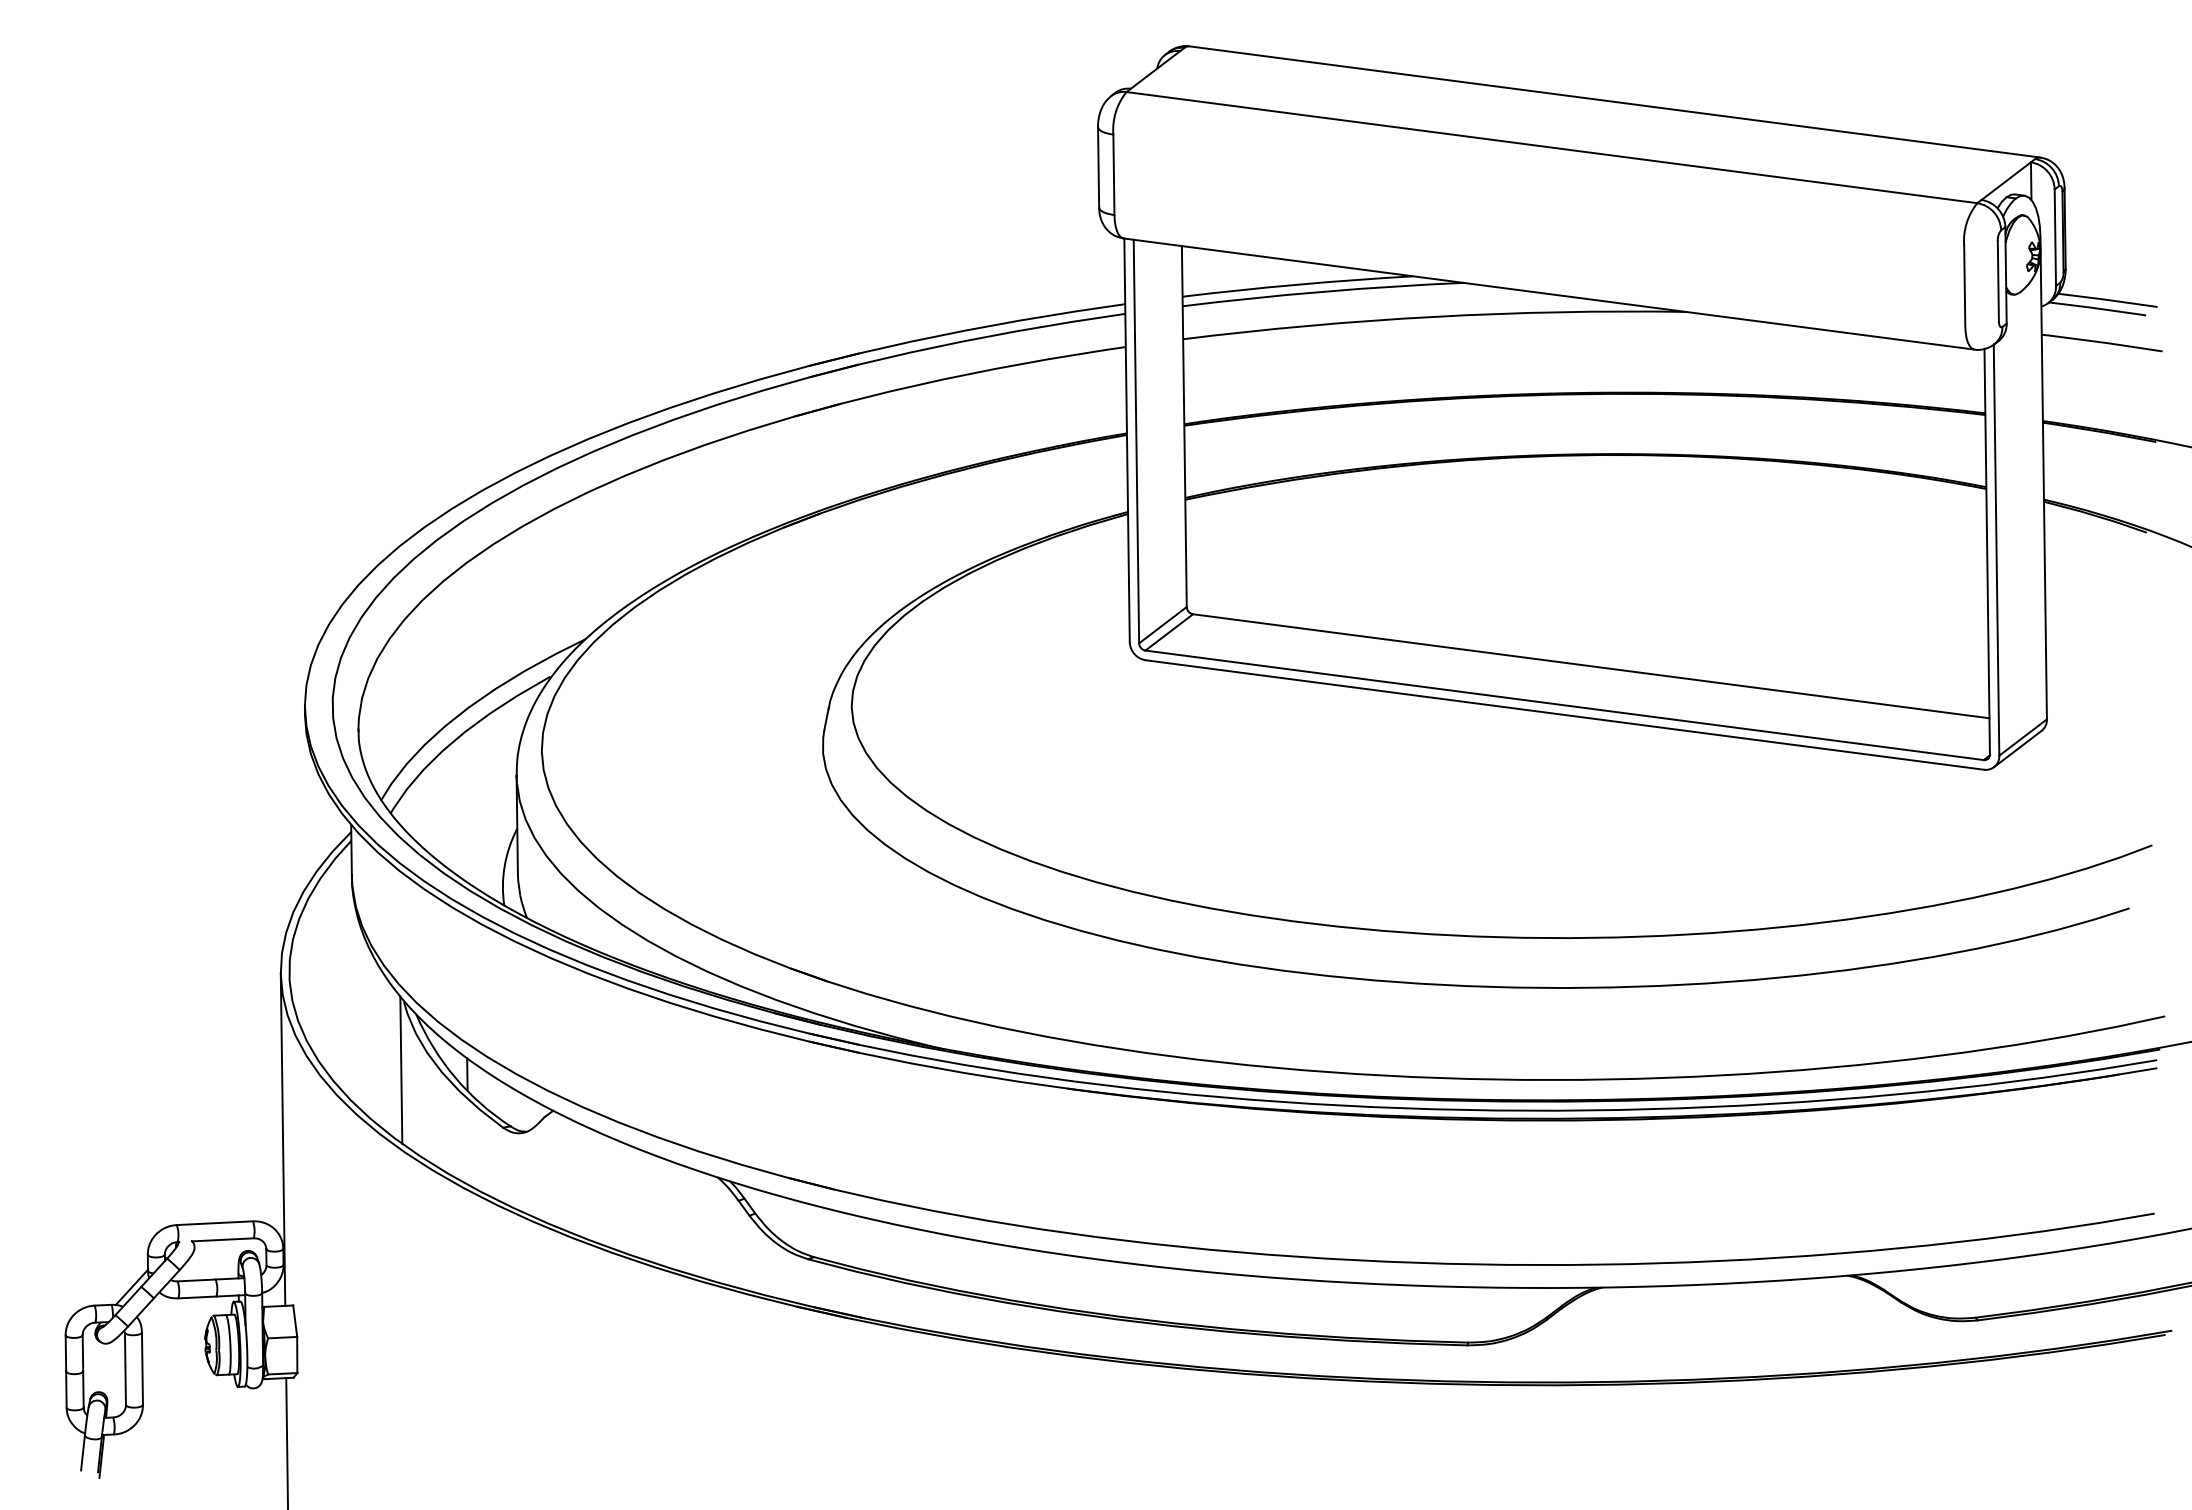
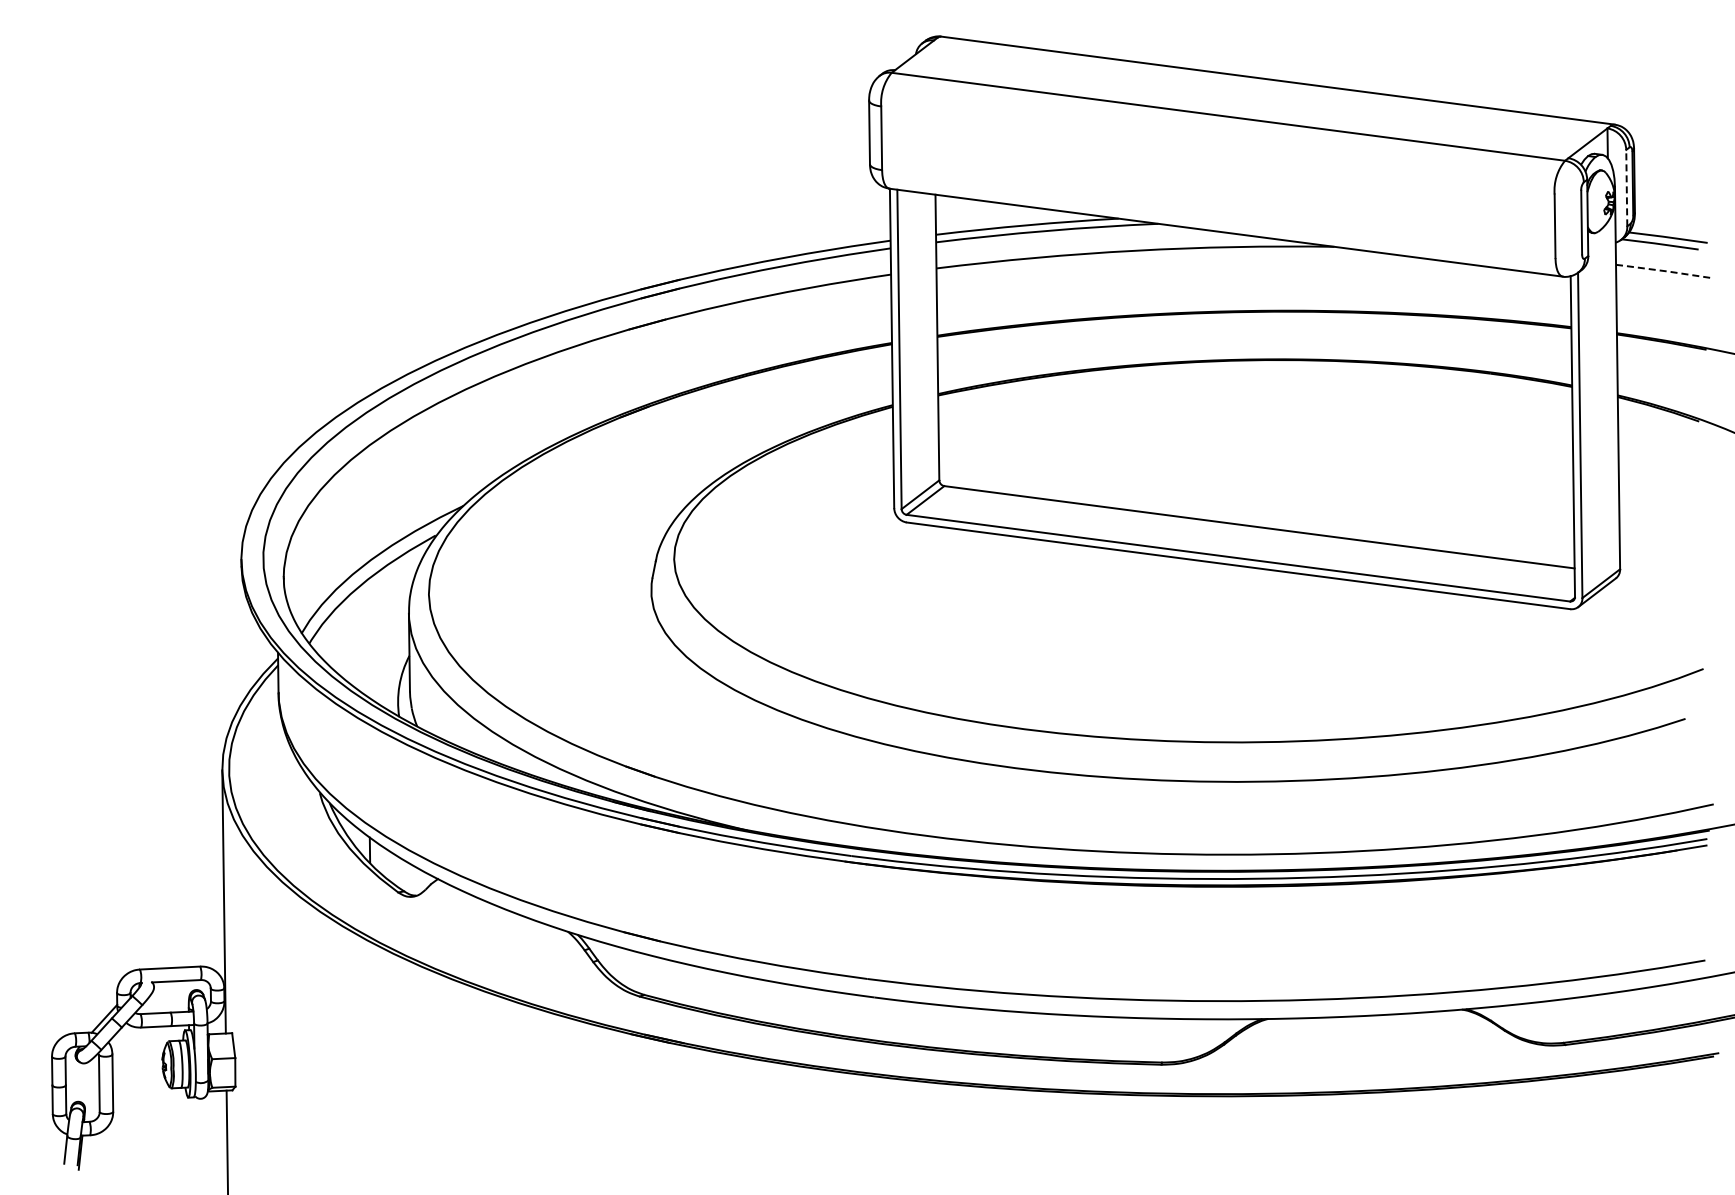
line: (2054, 236) -> (1626, 187), solid -> dashed
line: (2101, 341) -> (1663, 270), solid -> dashed
line: (401, 1069) -> (317, 846), removed

